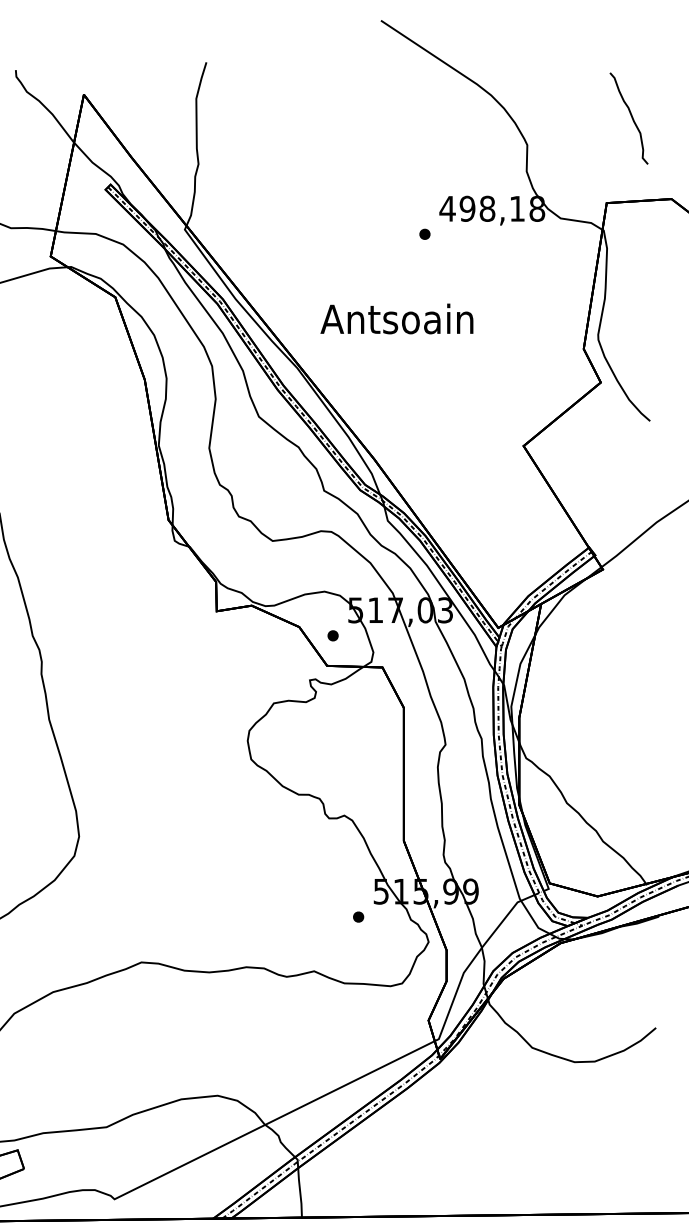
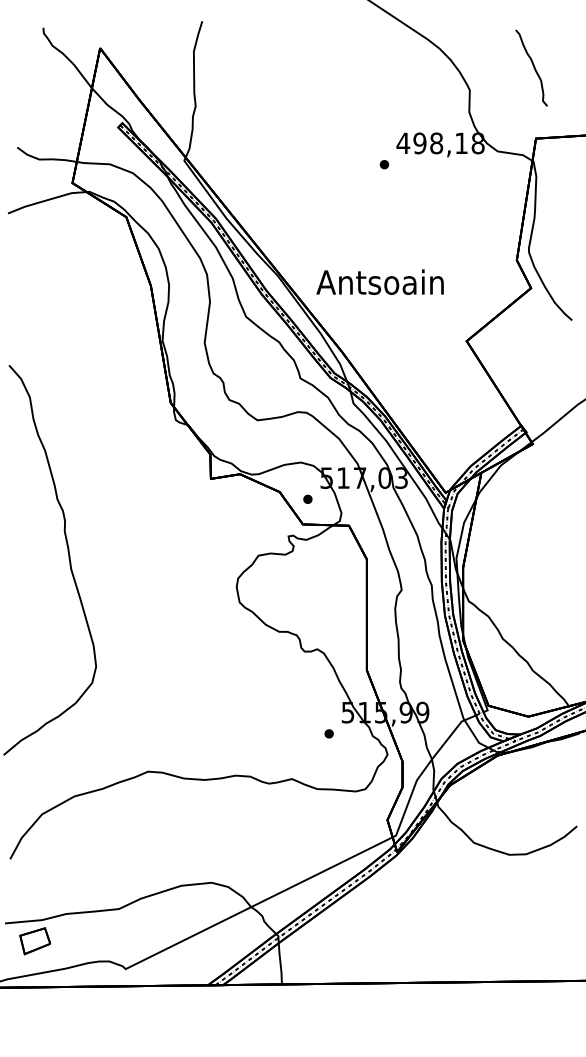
curve: (631, 117) -> (533, 67), moved
text: (396, 318) -> (379, 281), moved

